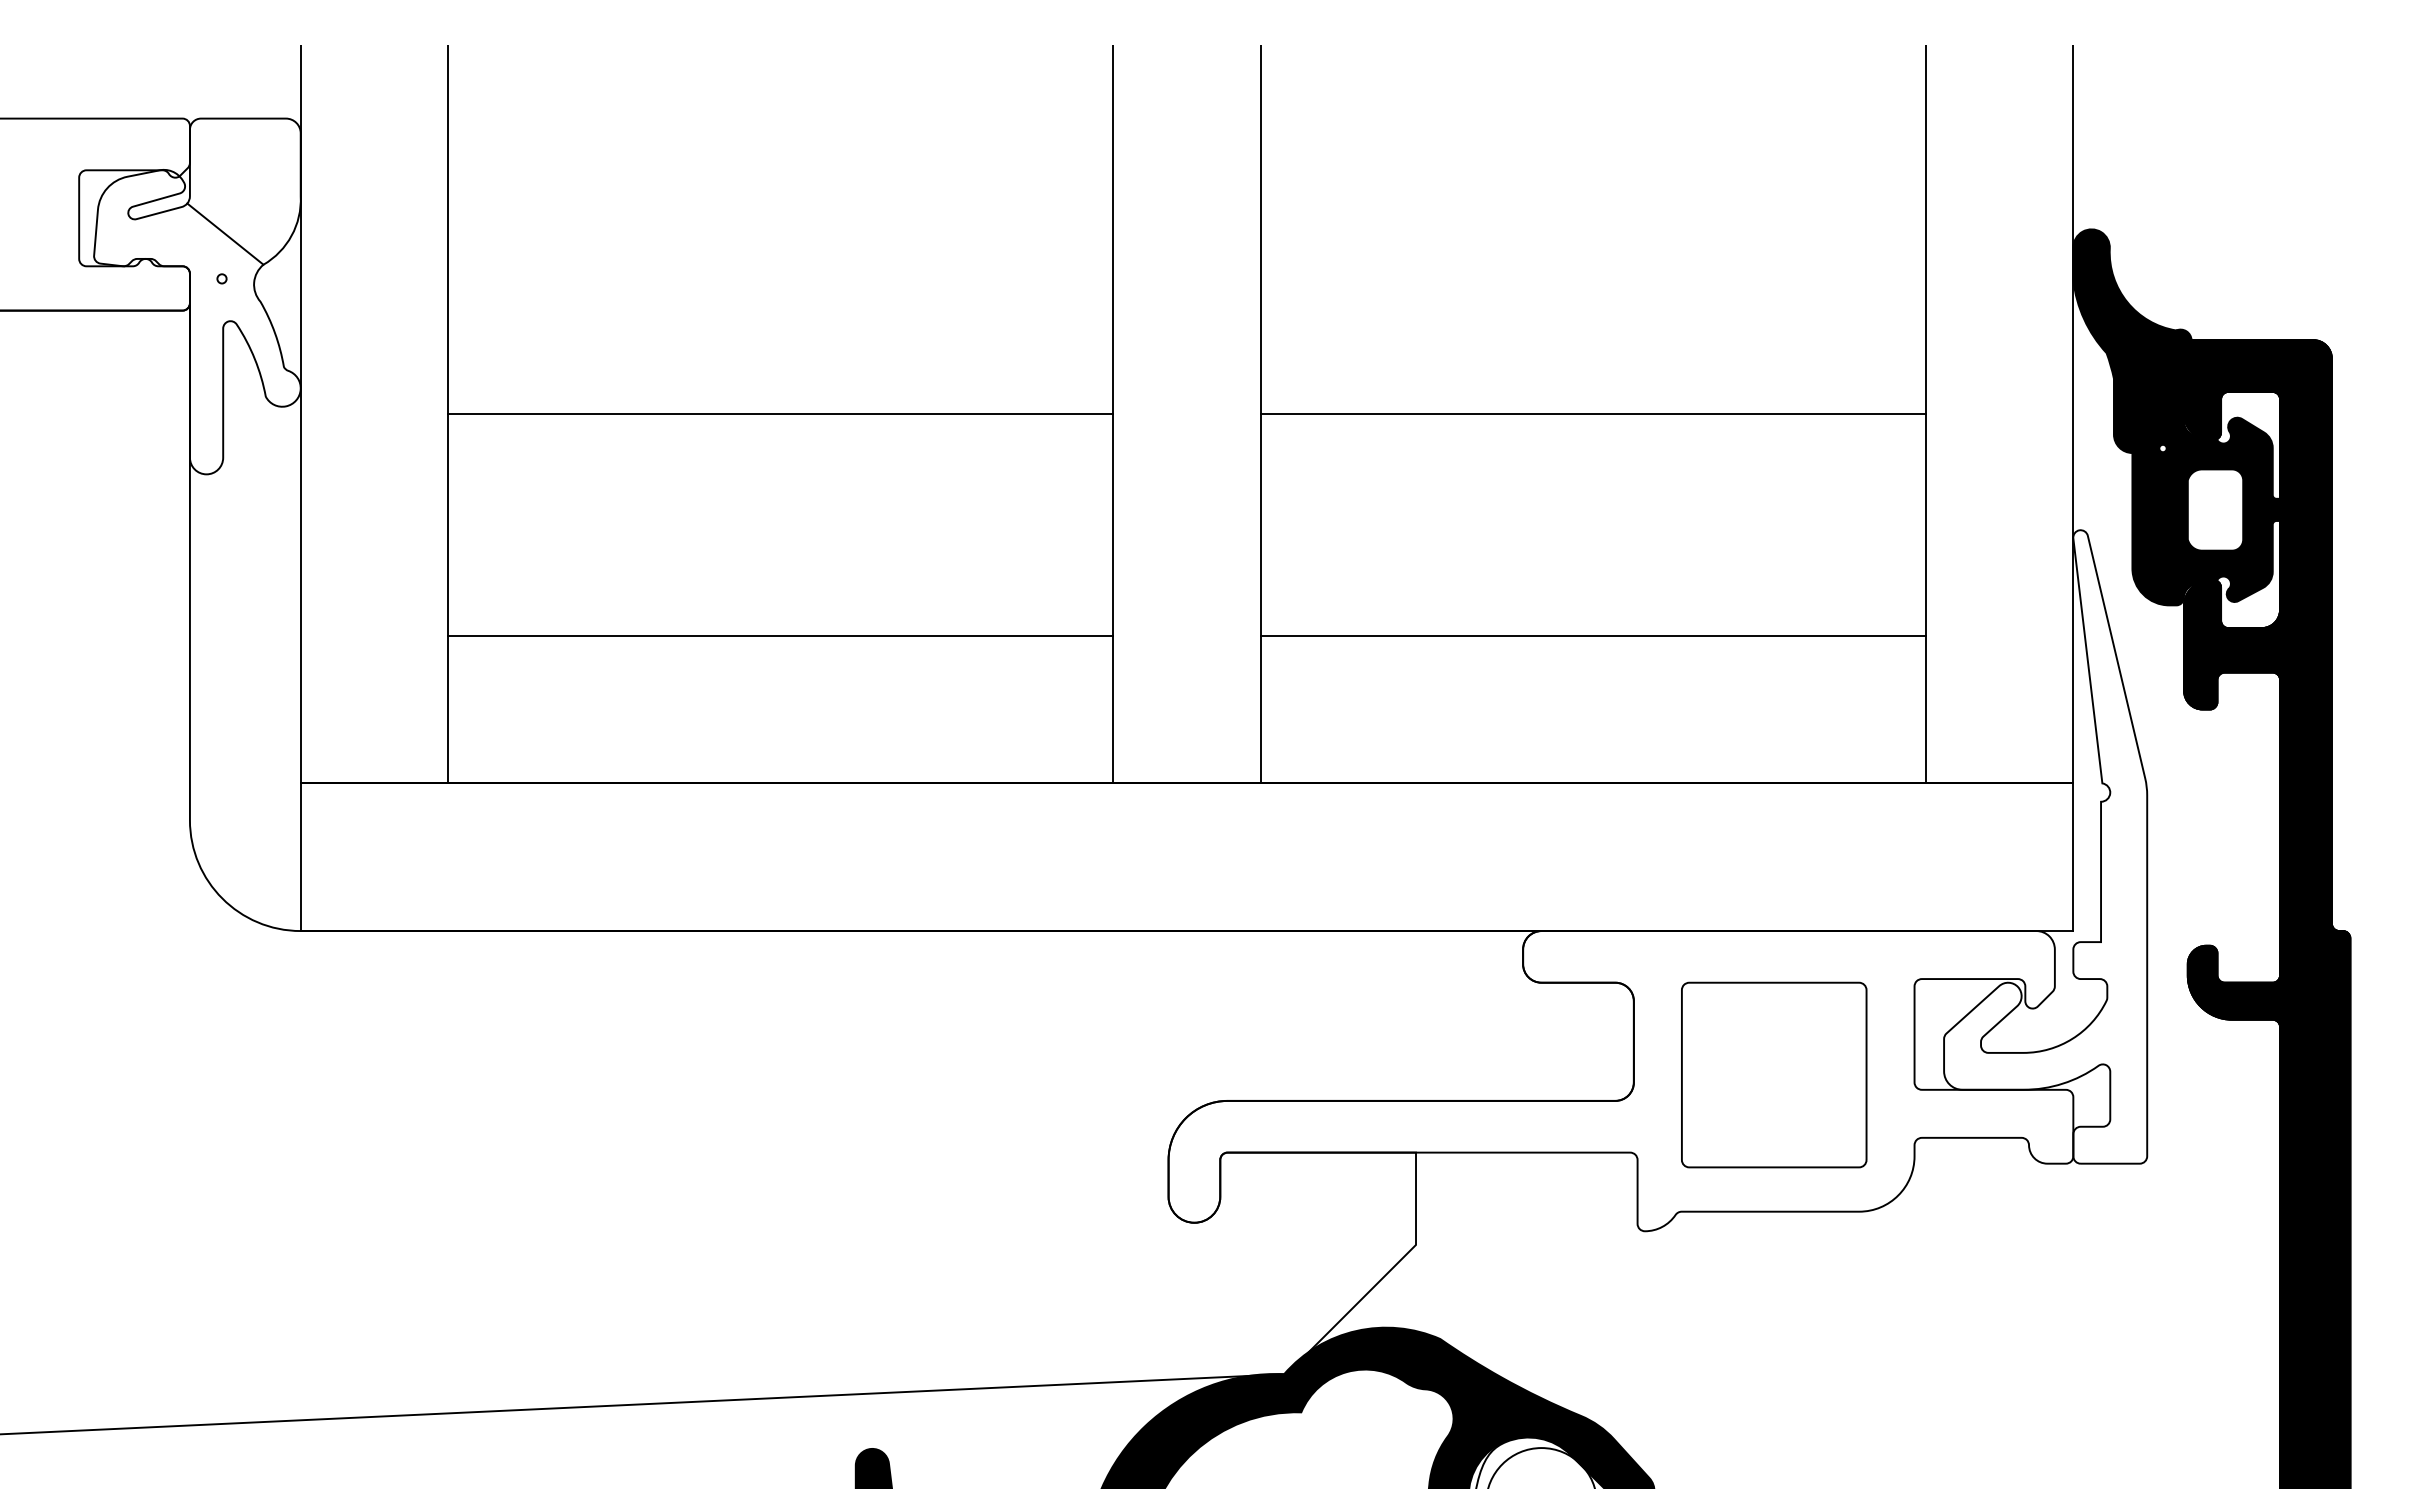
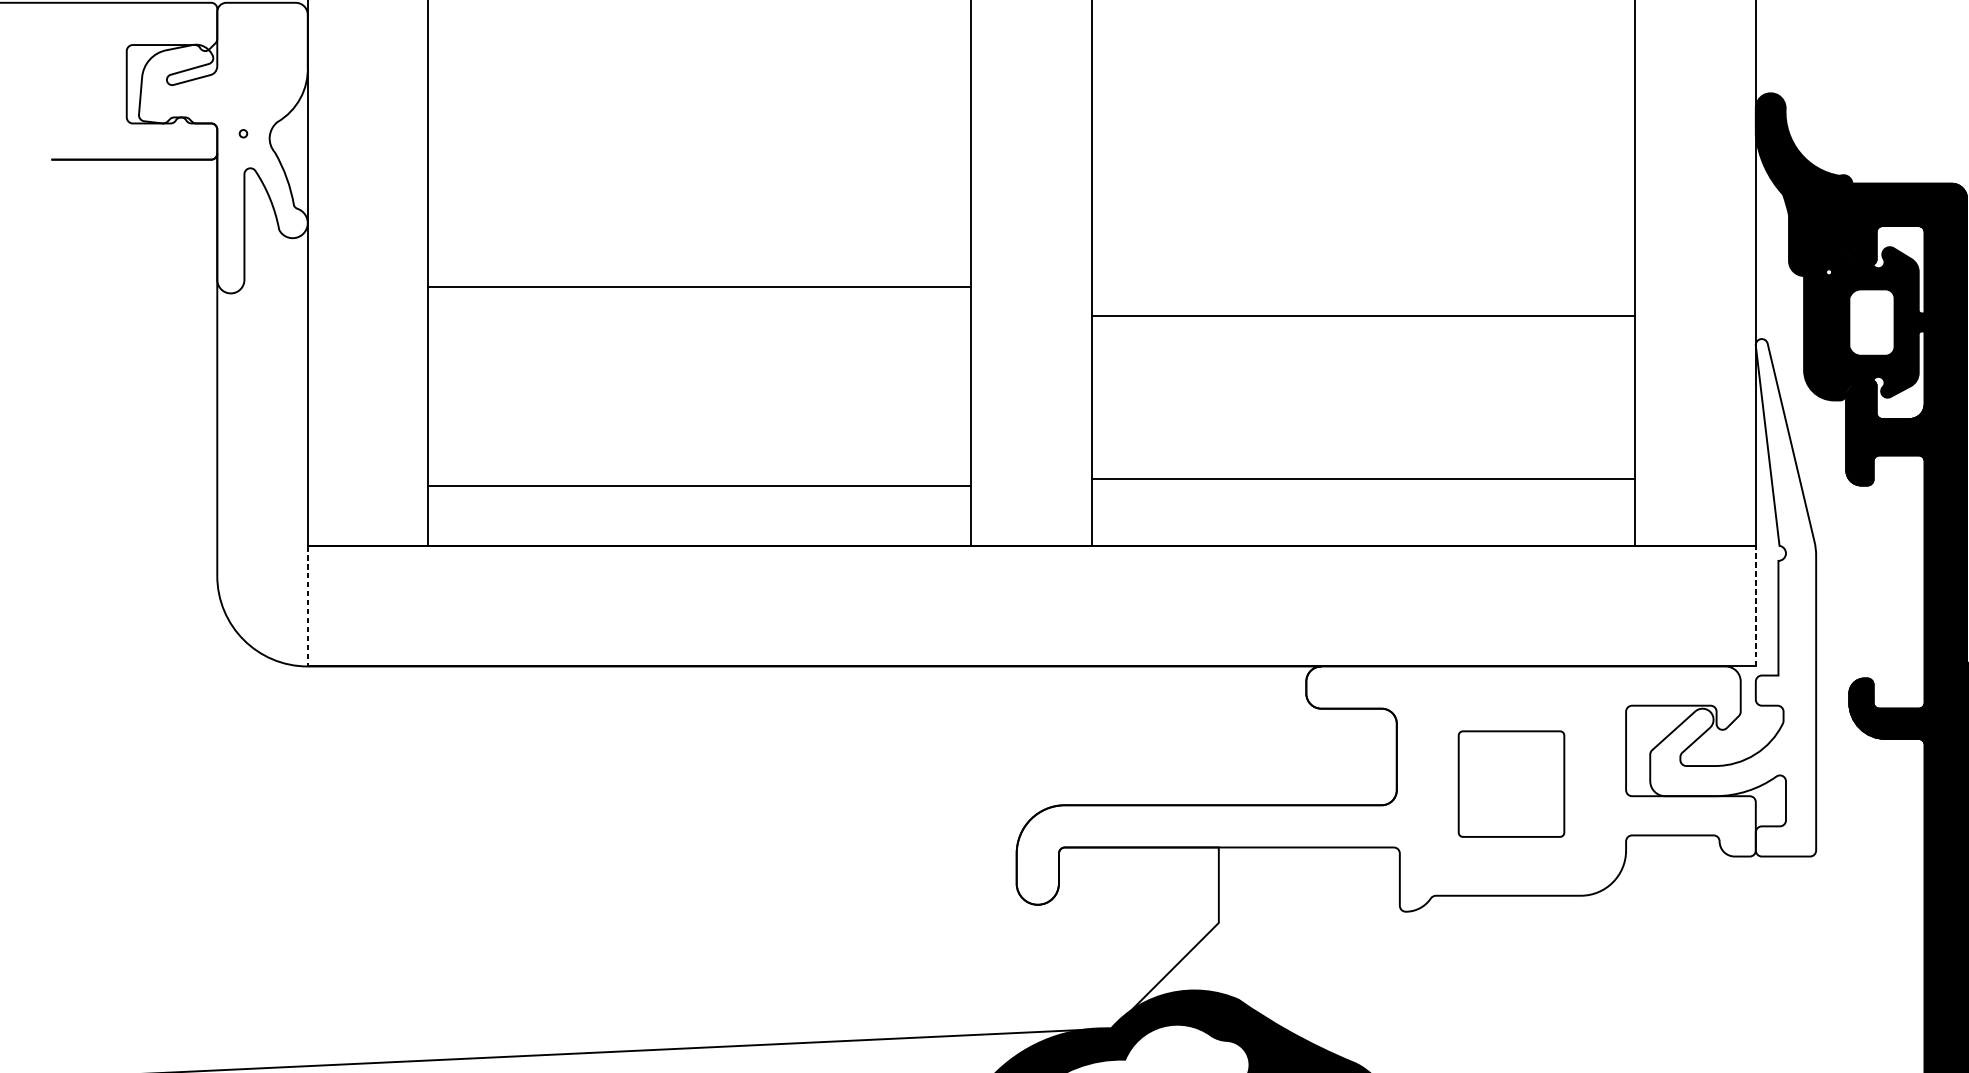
line: (225, 233) -> (246, 96), removed
line: (780, 414) -> (699, 287), moved
line: (1592, 414) -> (1363, 316), moved
line: (780, 635) -> (699, 486), moved
line: (1592, 635) -> (1363, 478), moved
line: (300, 857) -> (307, 606), solid -> dashed
line: (2073, 857) -> (1755, 606), solid -> dashed
part: (1774, 1074) -> (1511, 783), size x0.7

